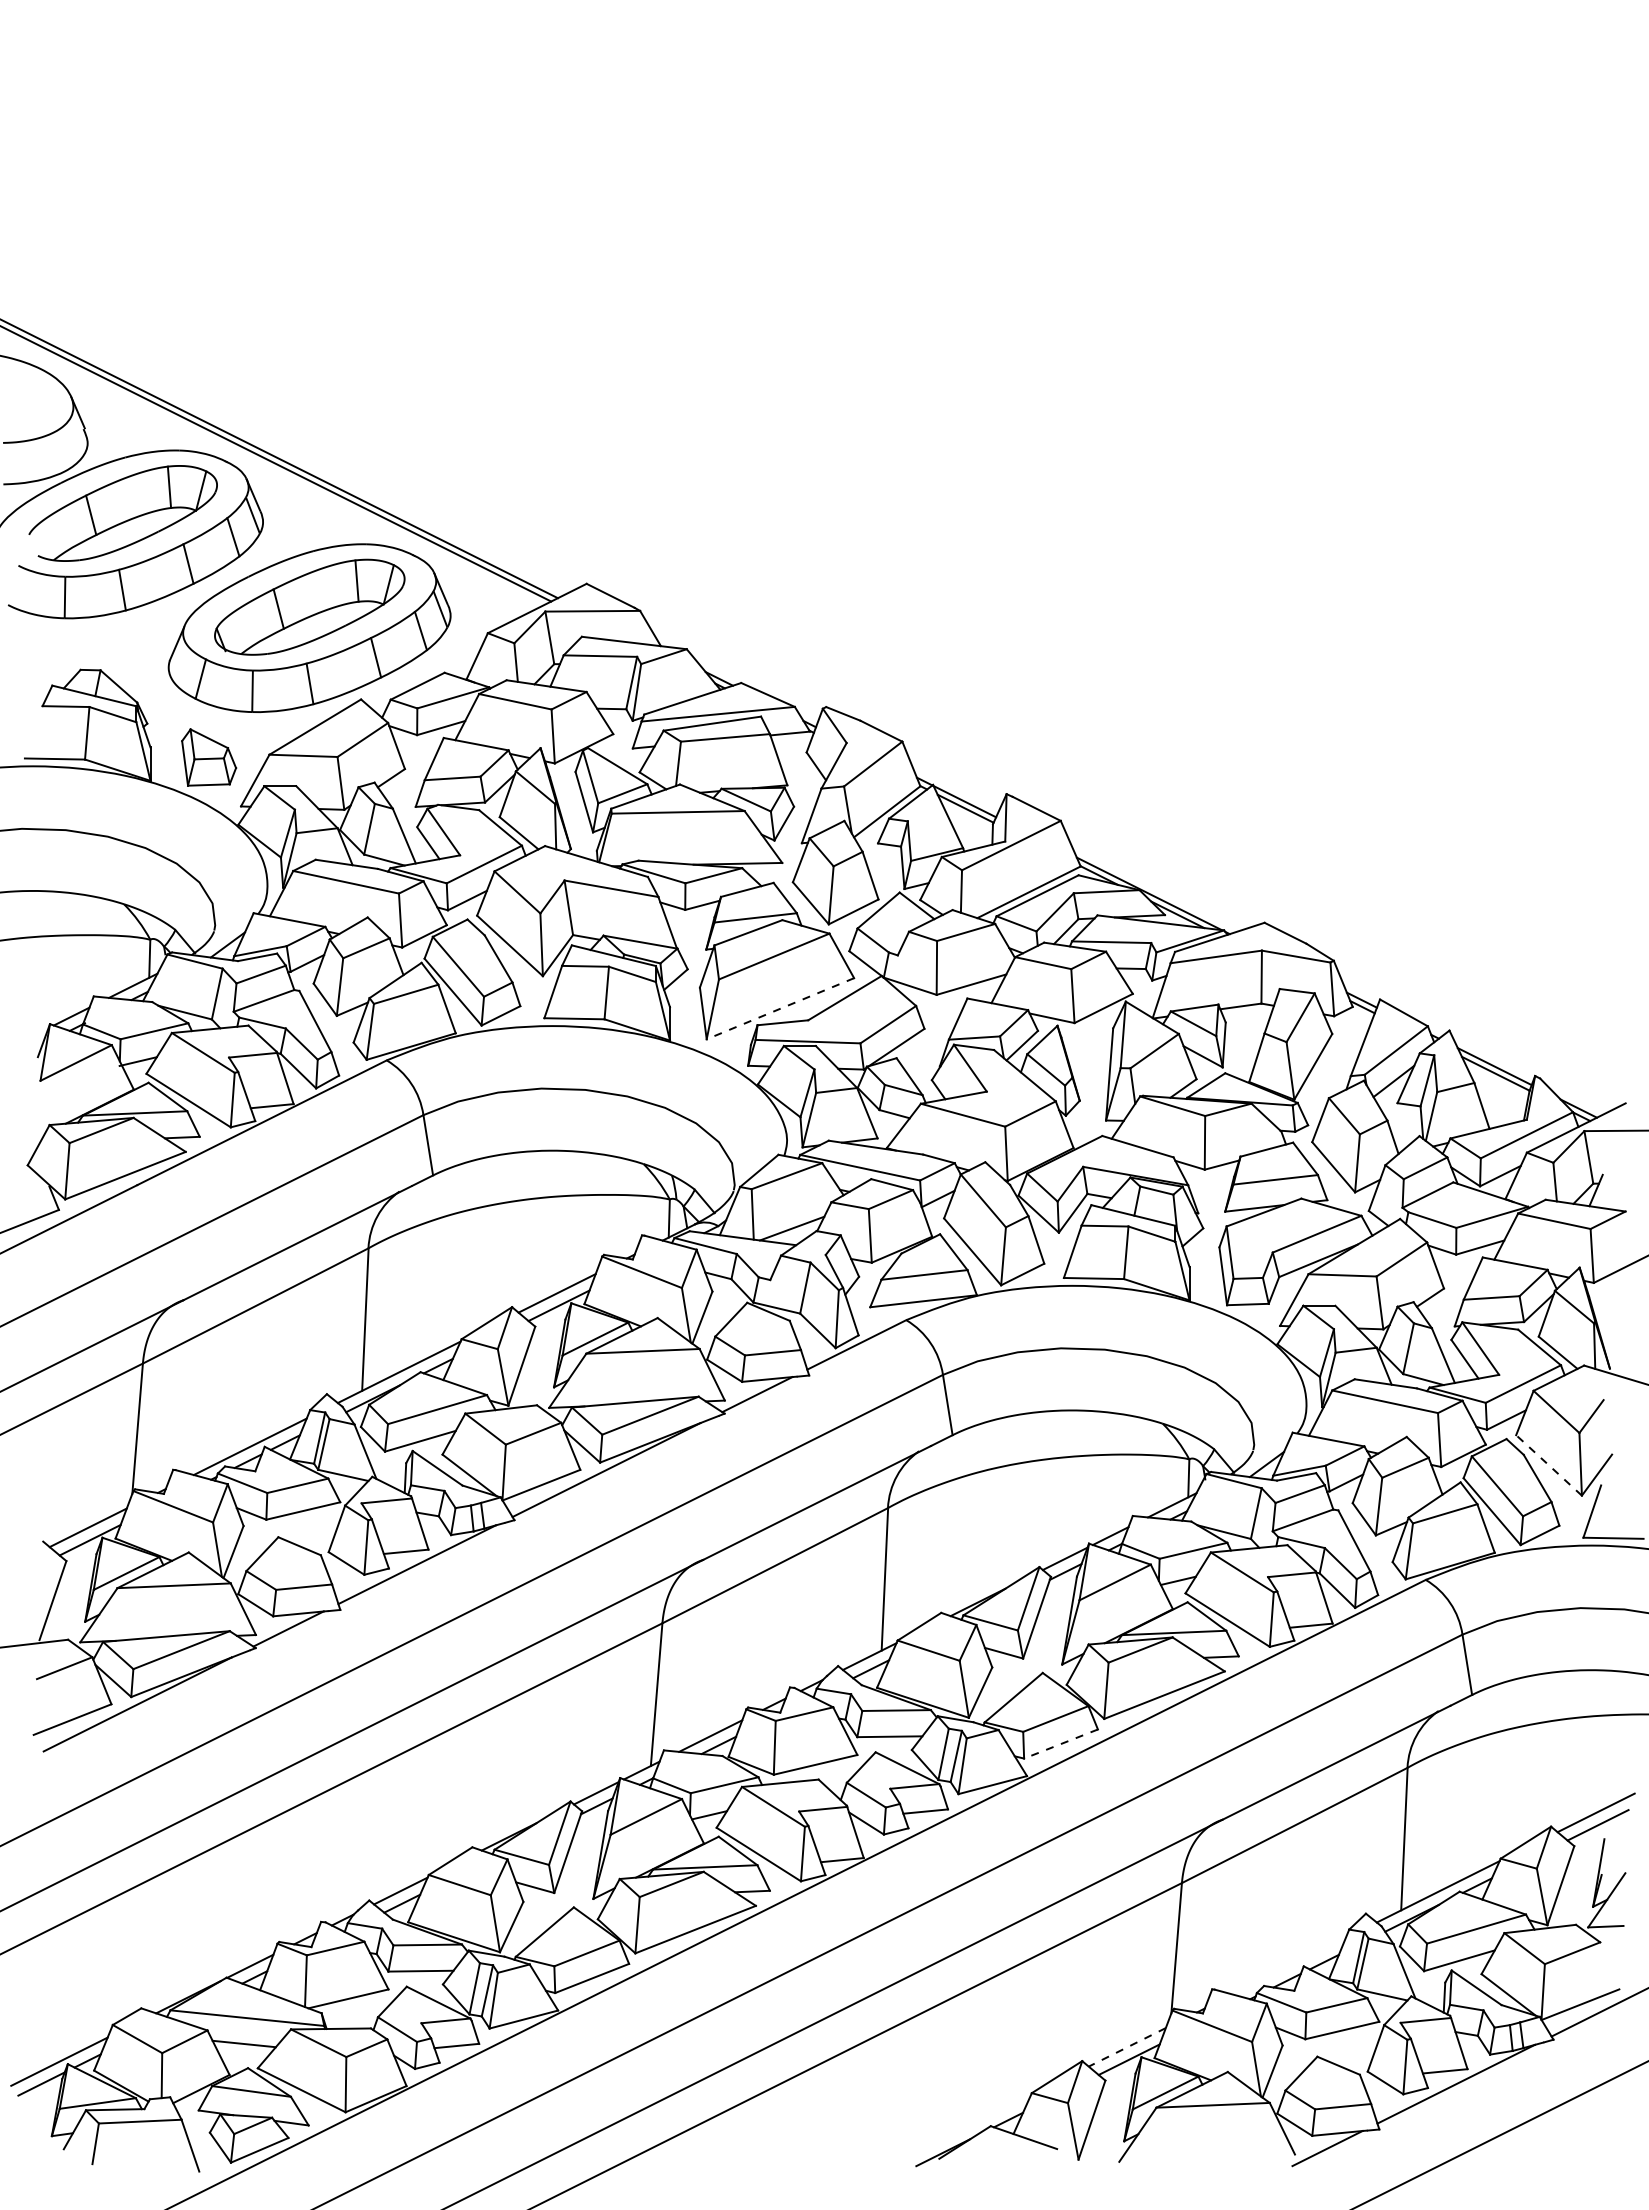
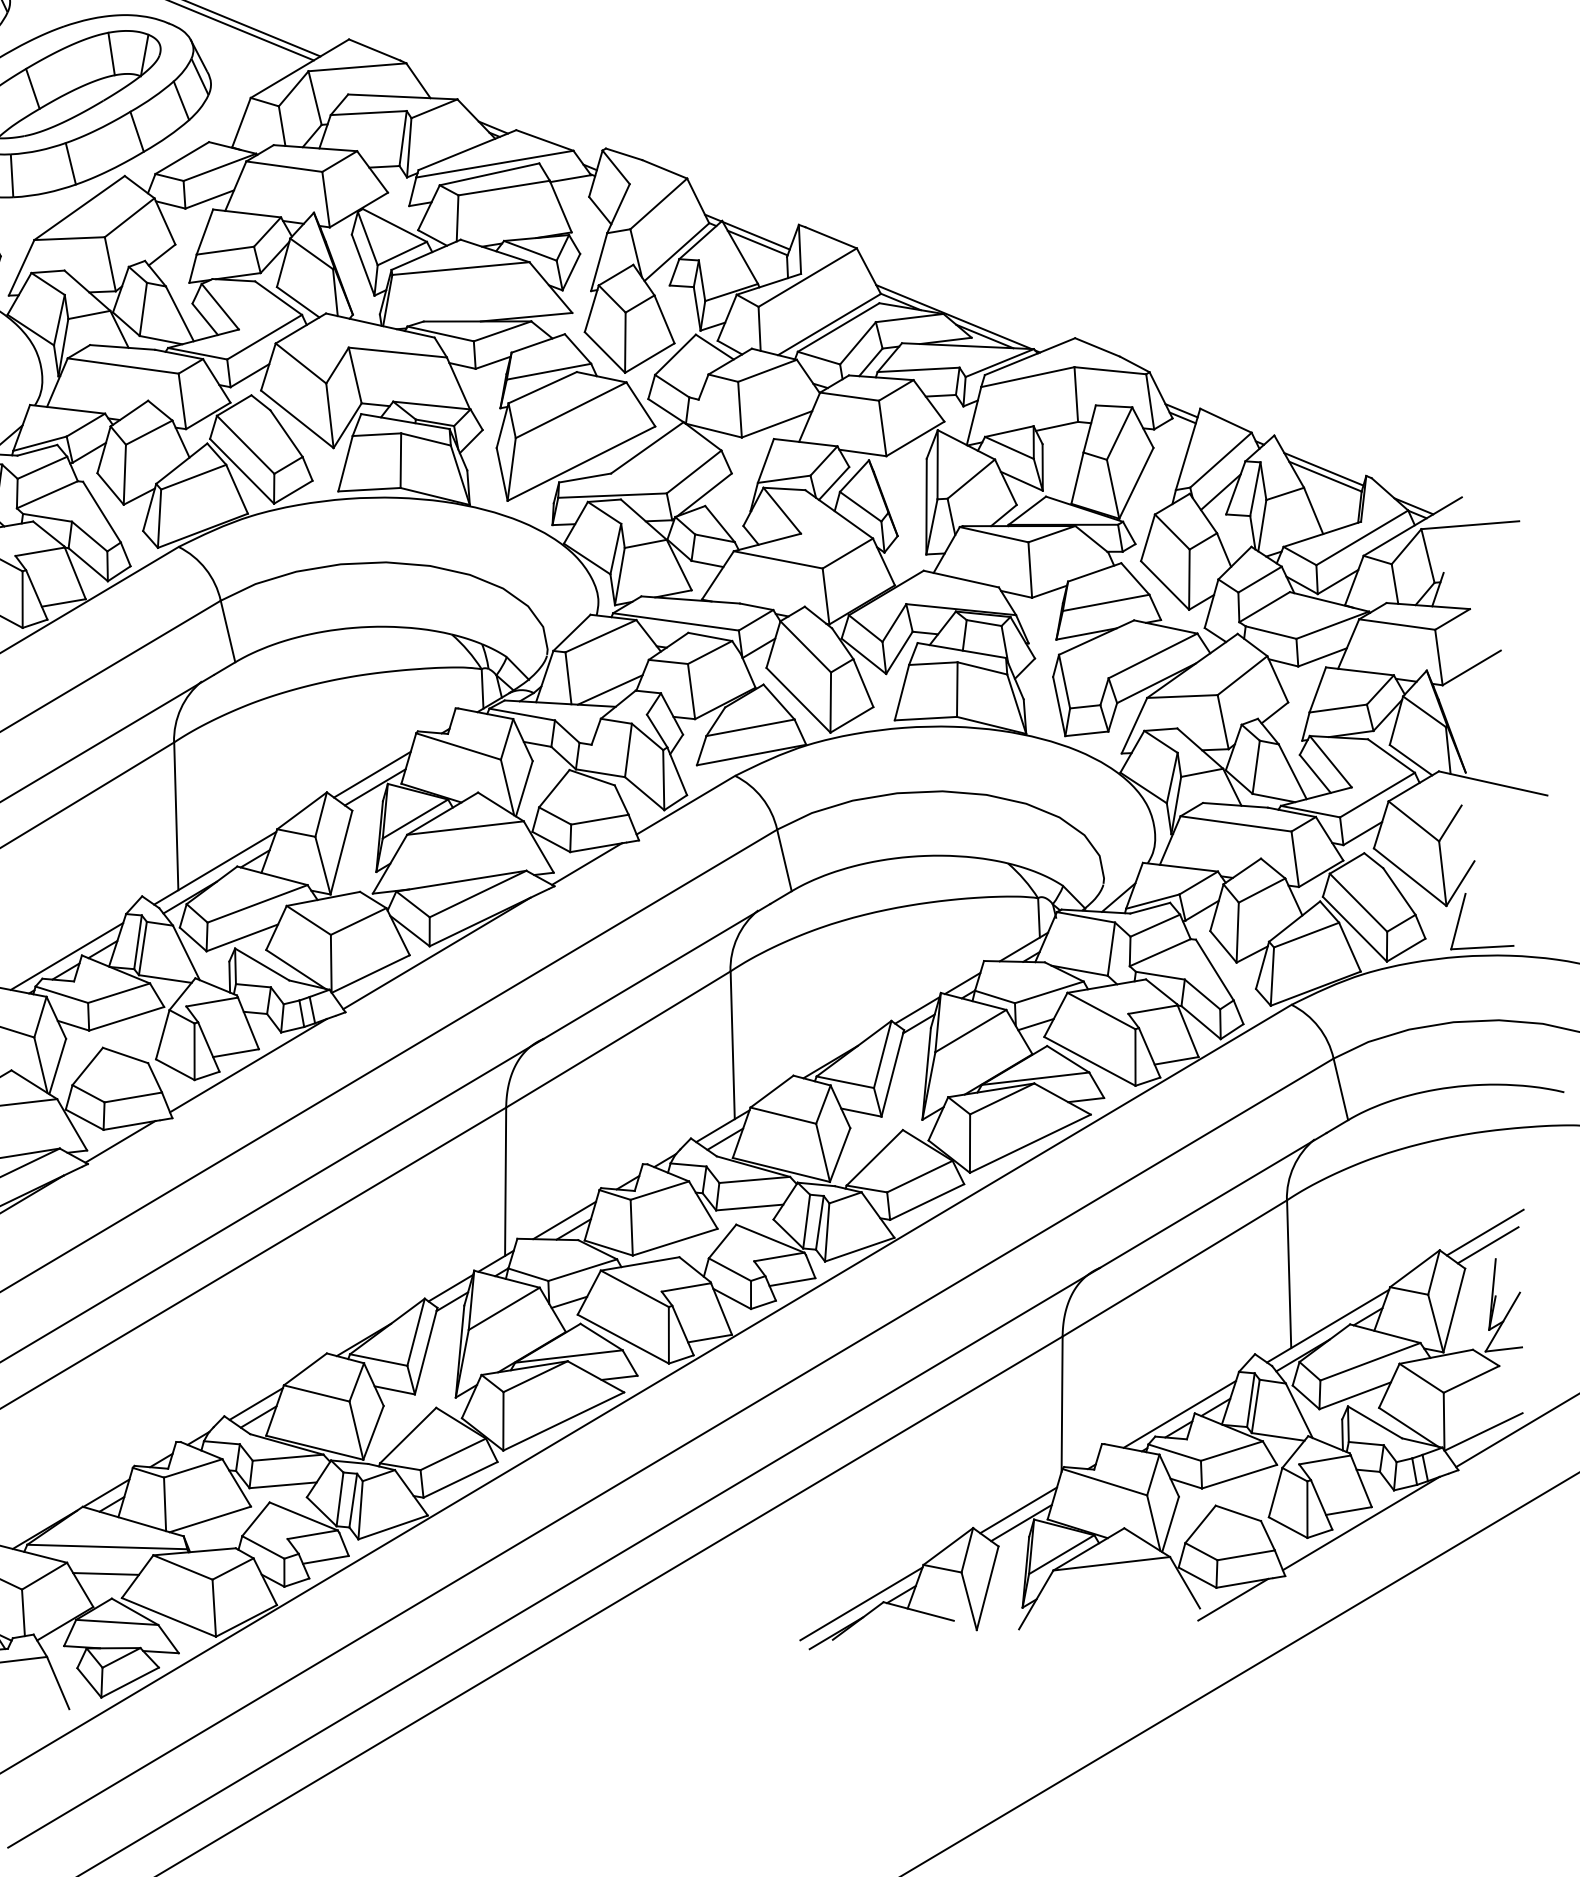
line: (780, 1008) -> (581, 463), dashed -> solid
line: (1549, 1465) -> (1410, 877), dashed -> solid
line: (1061, 1744) -> (927, 1202), dashed -> solid
line: (1288, 1966) -> (1179, 1414), added
line: (1126, 2047) -> (1017, 1510), dashed -> solid
line: (969, 2125) -> (861, 1603), added

